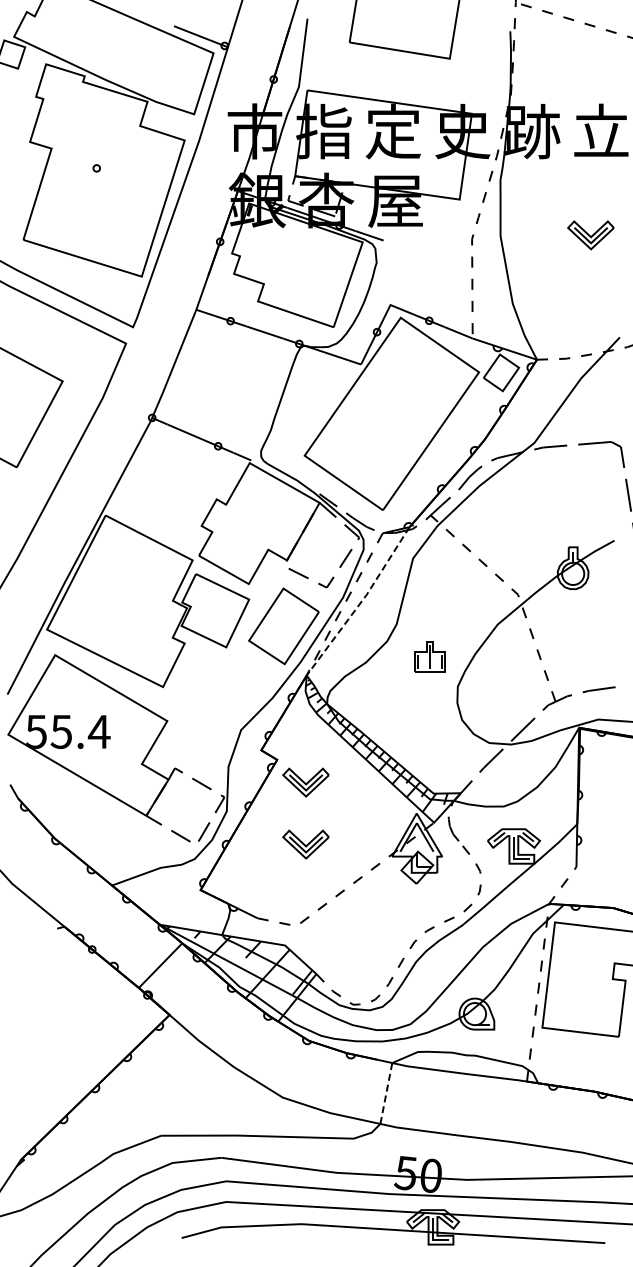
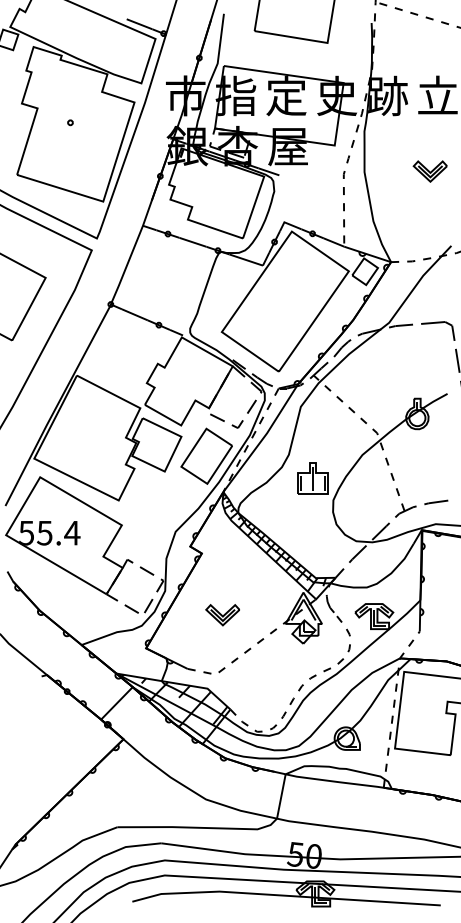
line: (360, 602) -> (262, 438), dashed -> solid
part: (429, 656) -> (312, 478), size x1.43
part: (305, 782) -> (222, 570), removed
line: (386, 1093) -> (281, 796), dashed -> solid

